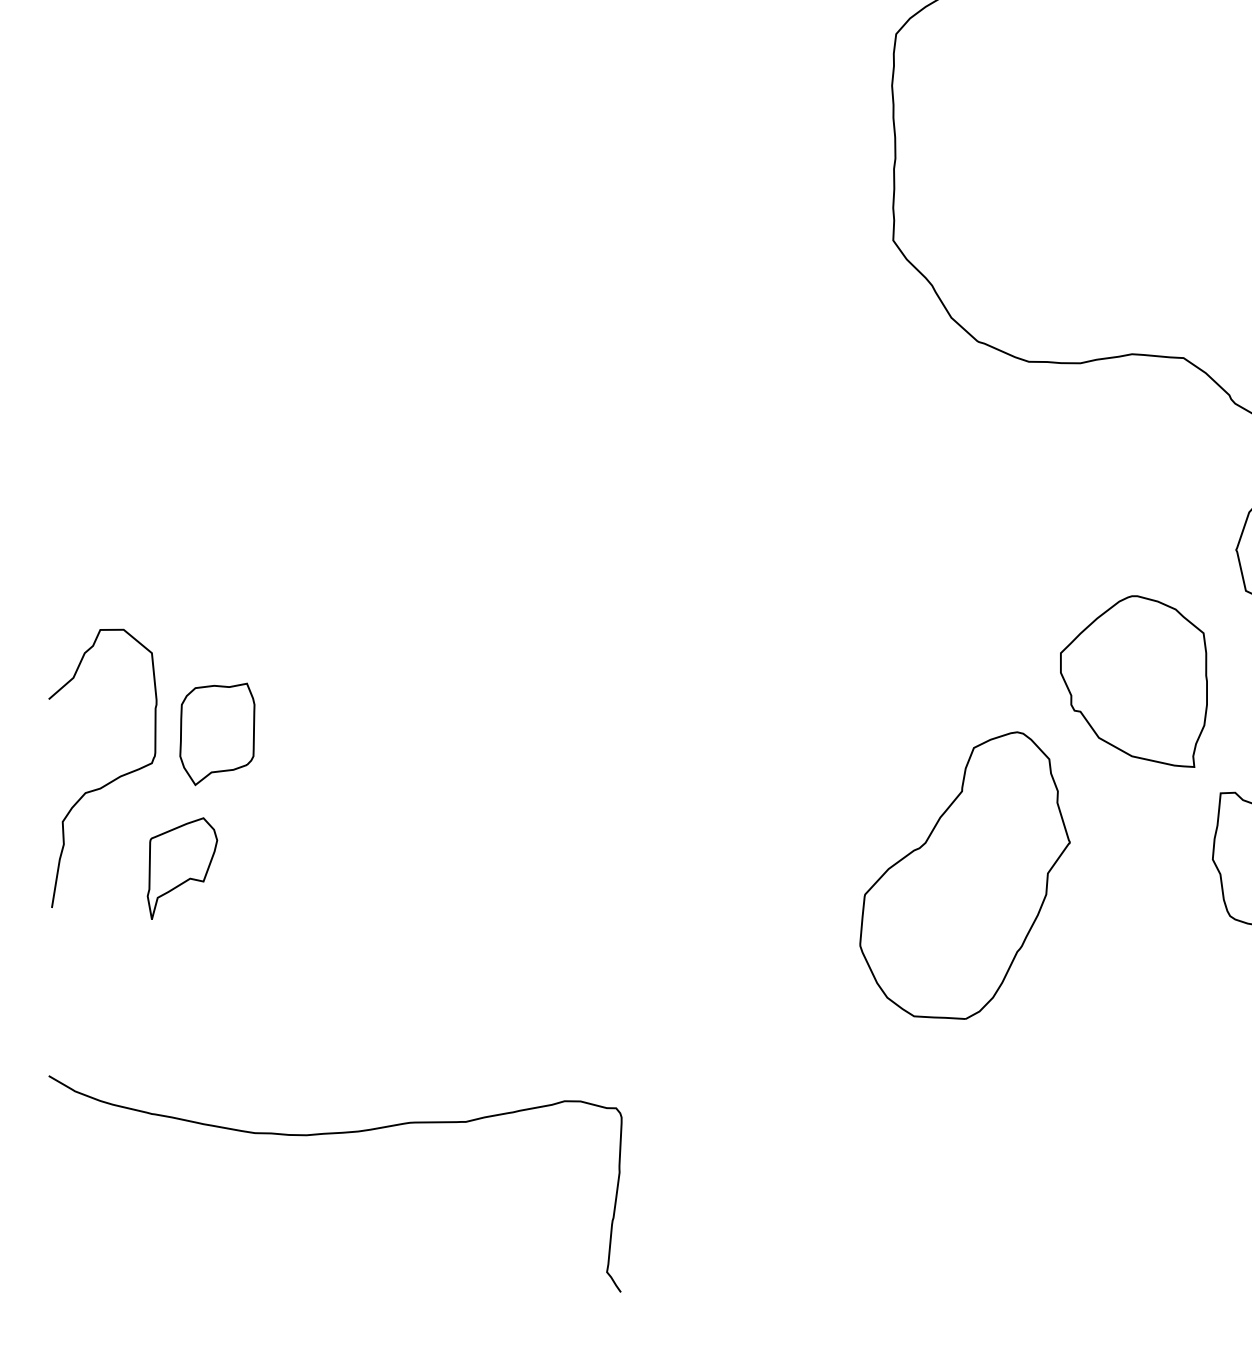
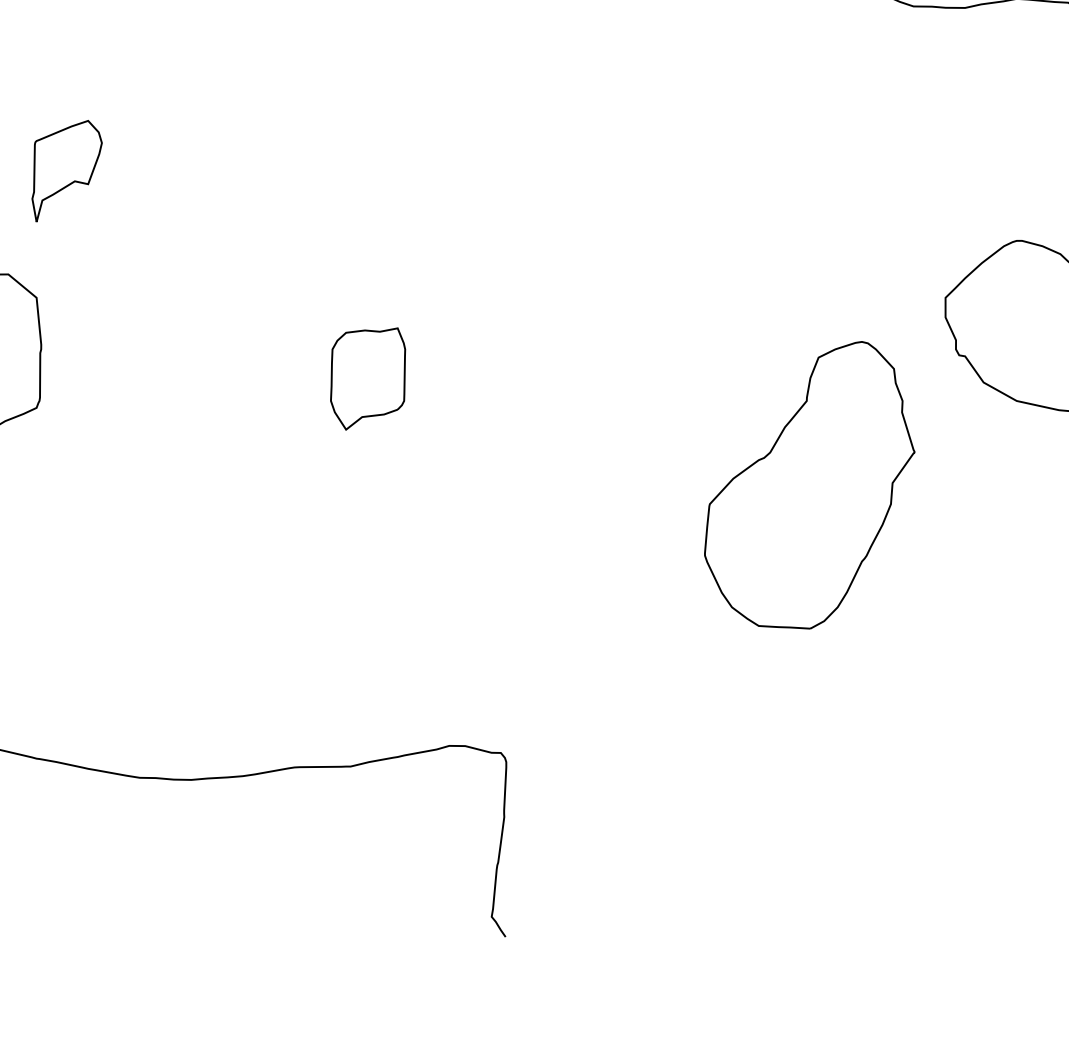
part: (217, 734) -> (368, 379), moved
part: (182, 868) -> (67, 171), moved
part: (964, 875) -> (809, 485), moved

